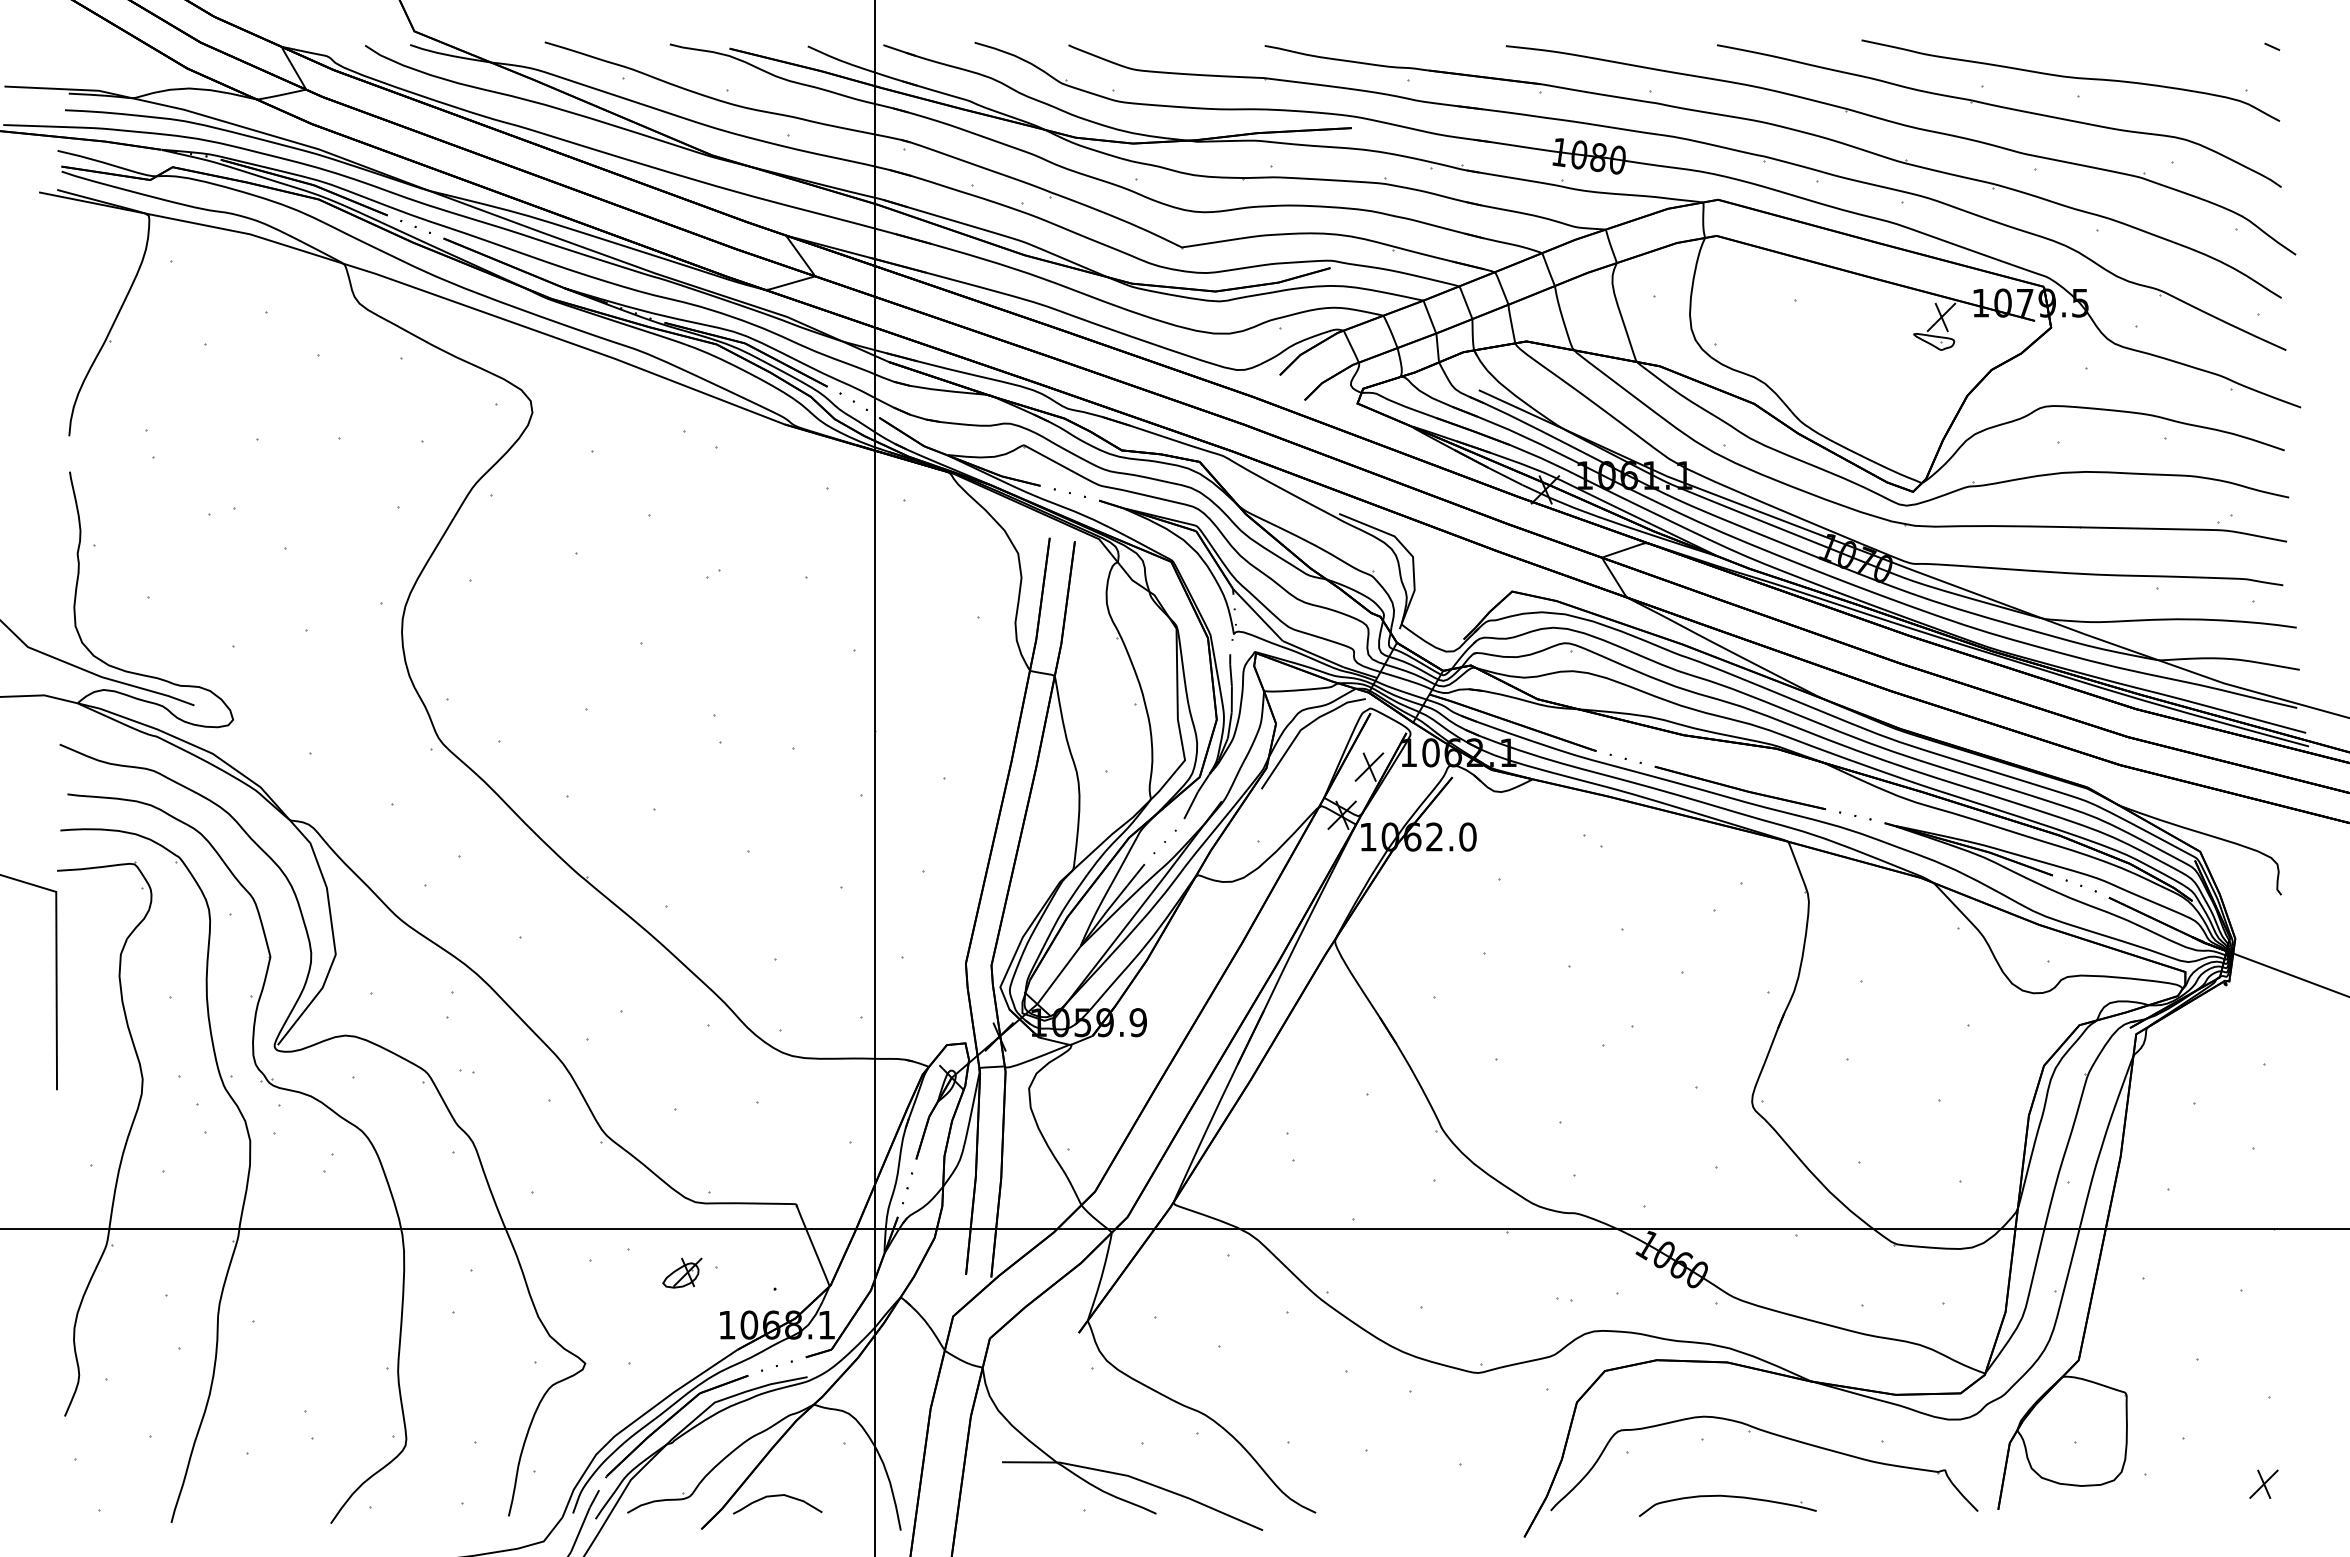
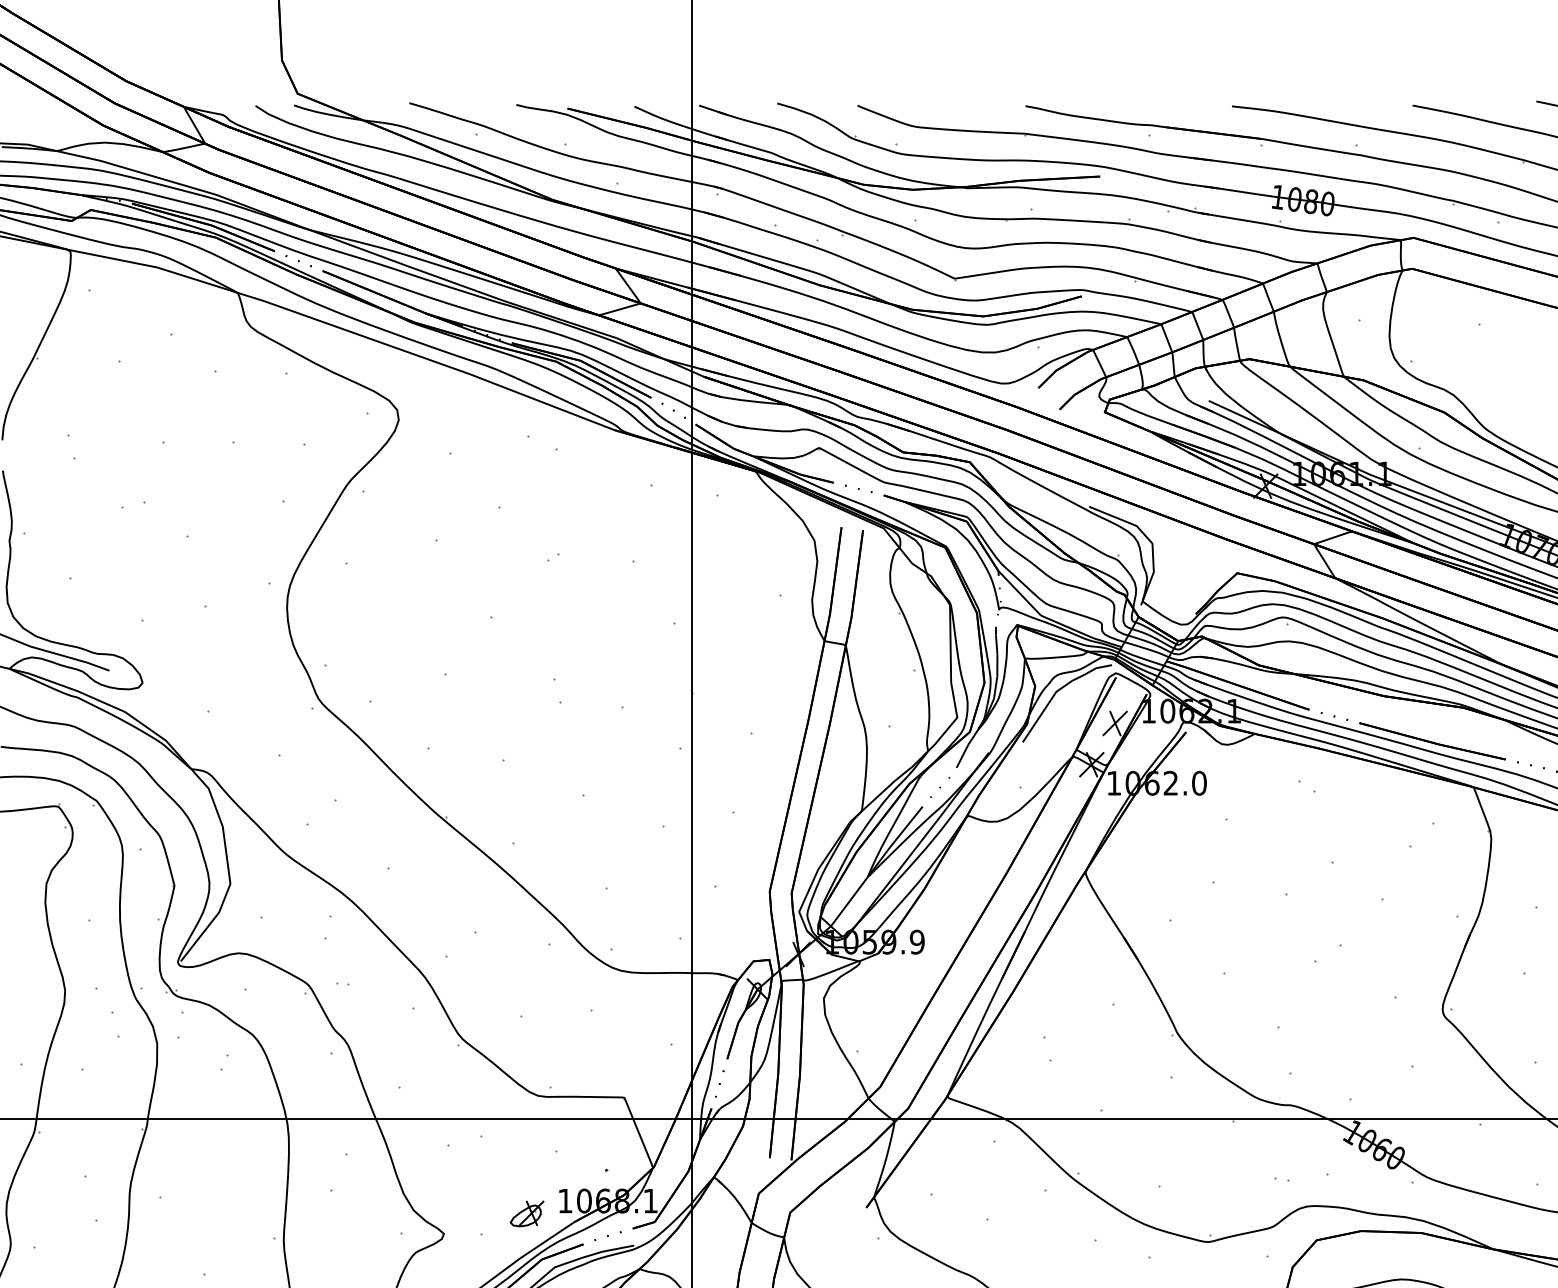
part: (682, 1272) -> (527, 1213), moved

